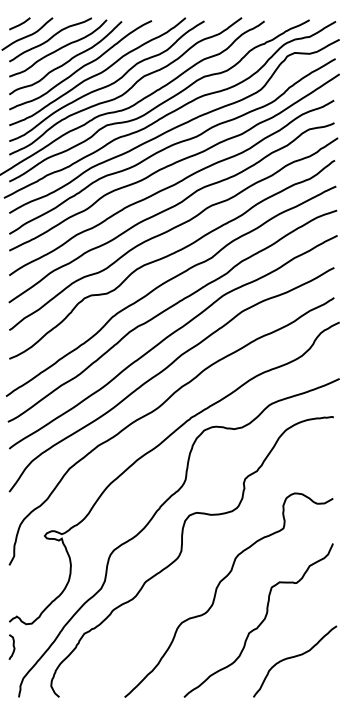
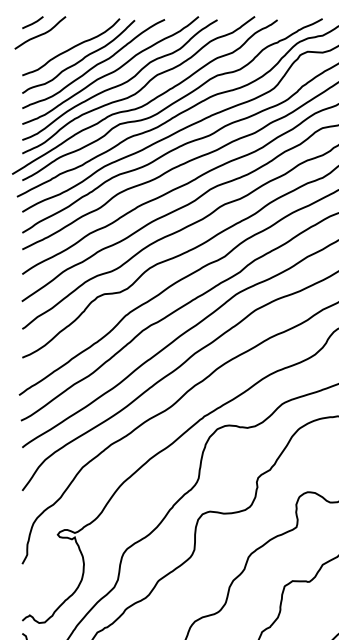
curve: (50, 39) -> (63, 38), removed

